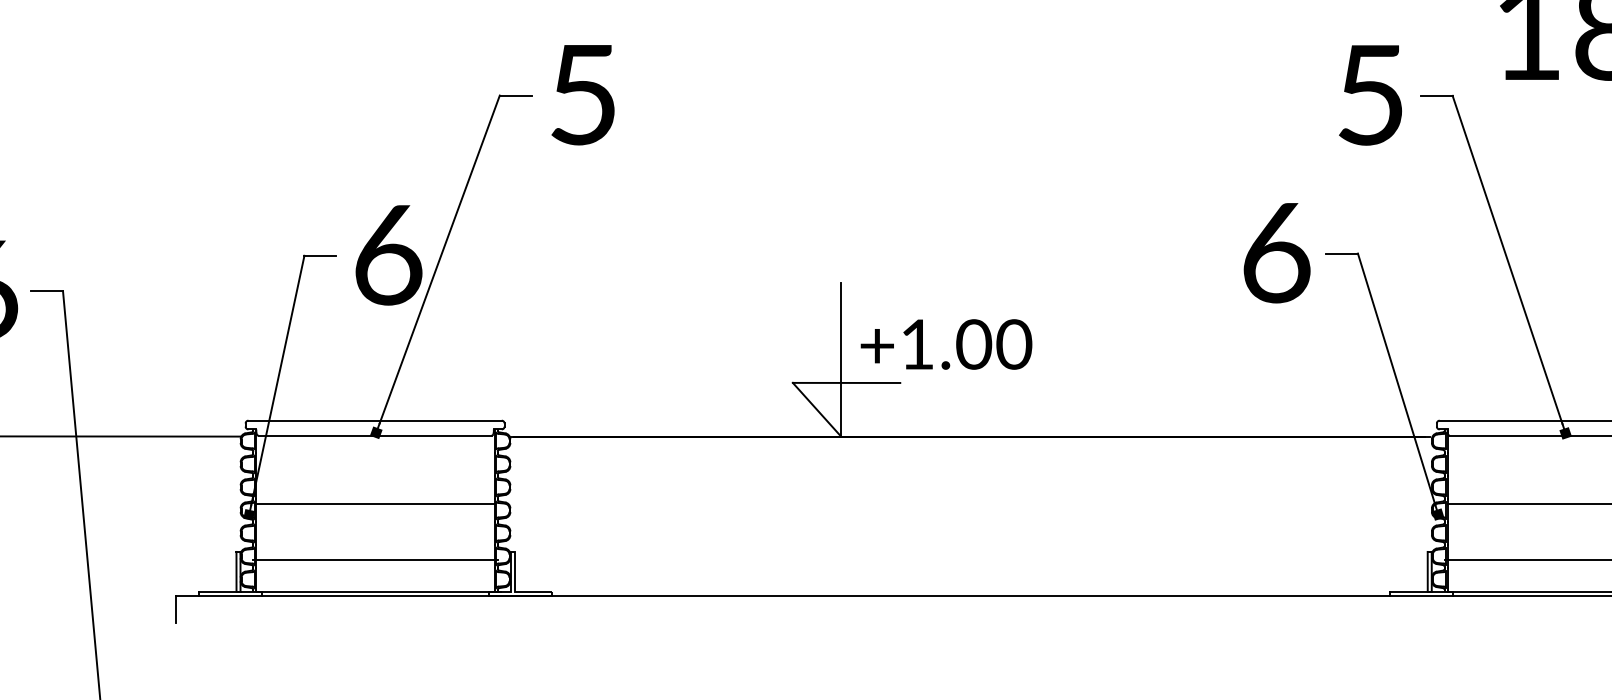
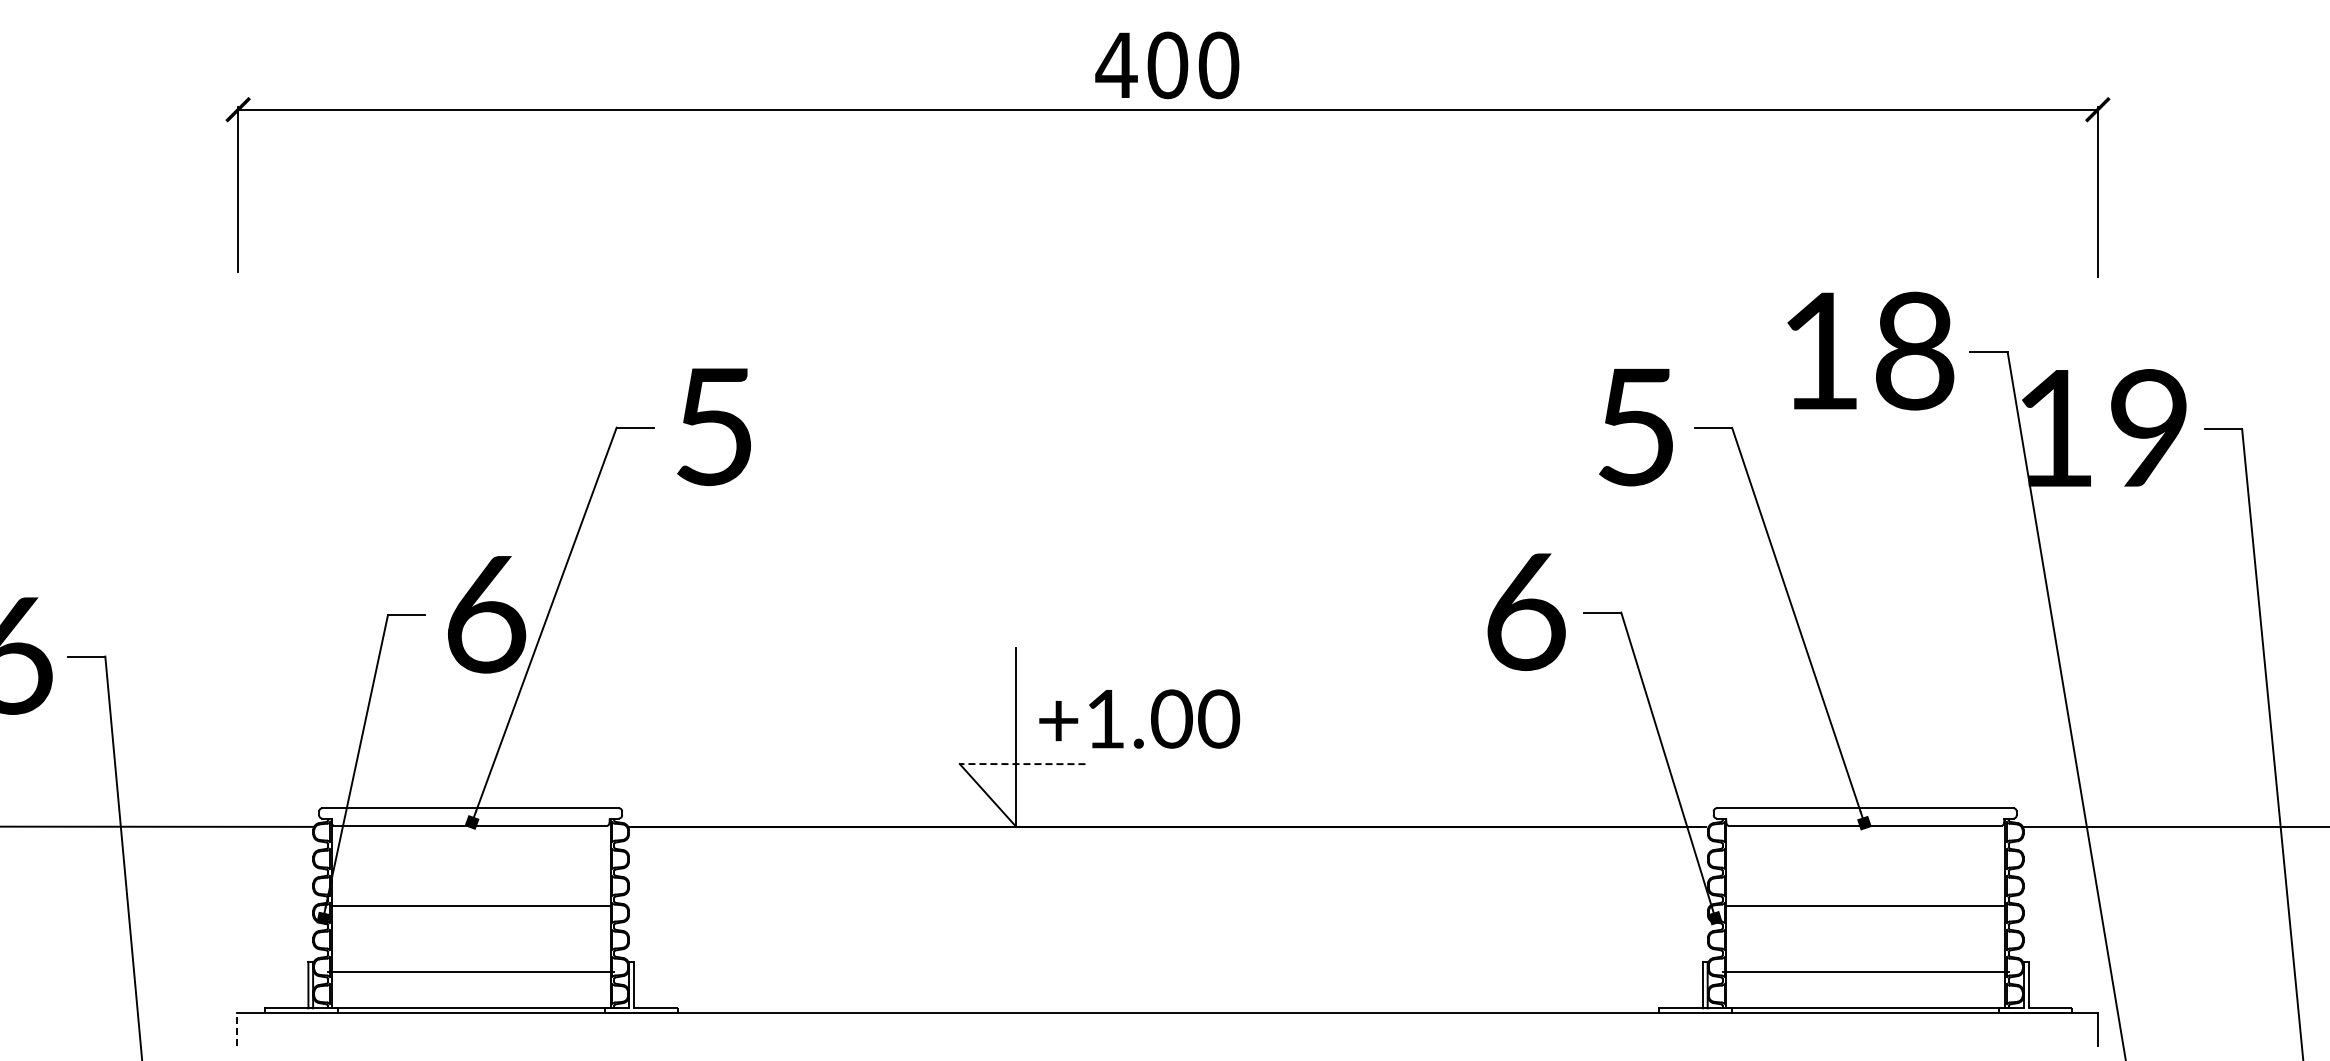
line: (846, 383) -> (1022, 764), solid -> dashed
line: (175, 608) -> (237, 1028), solid -> dashed

